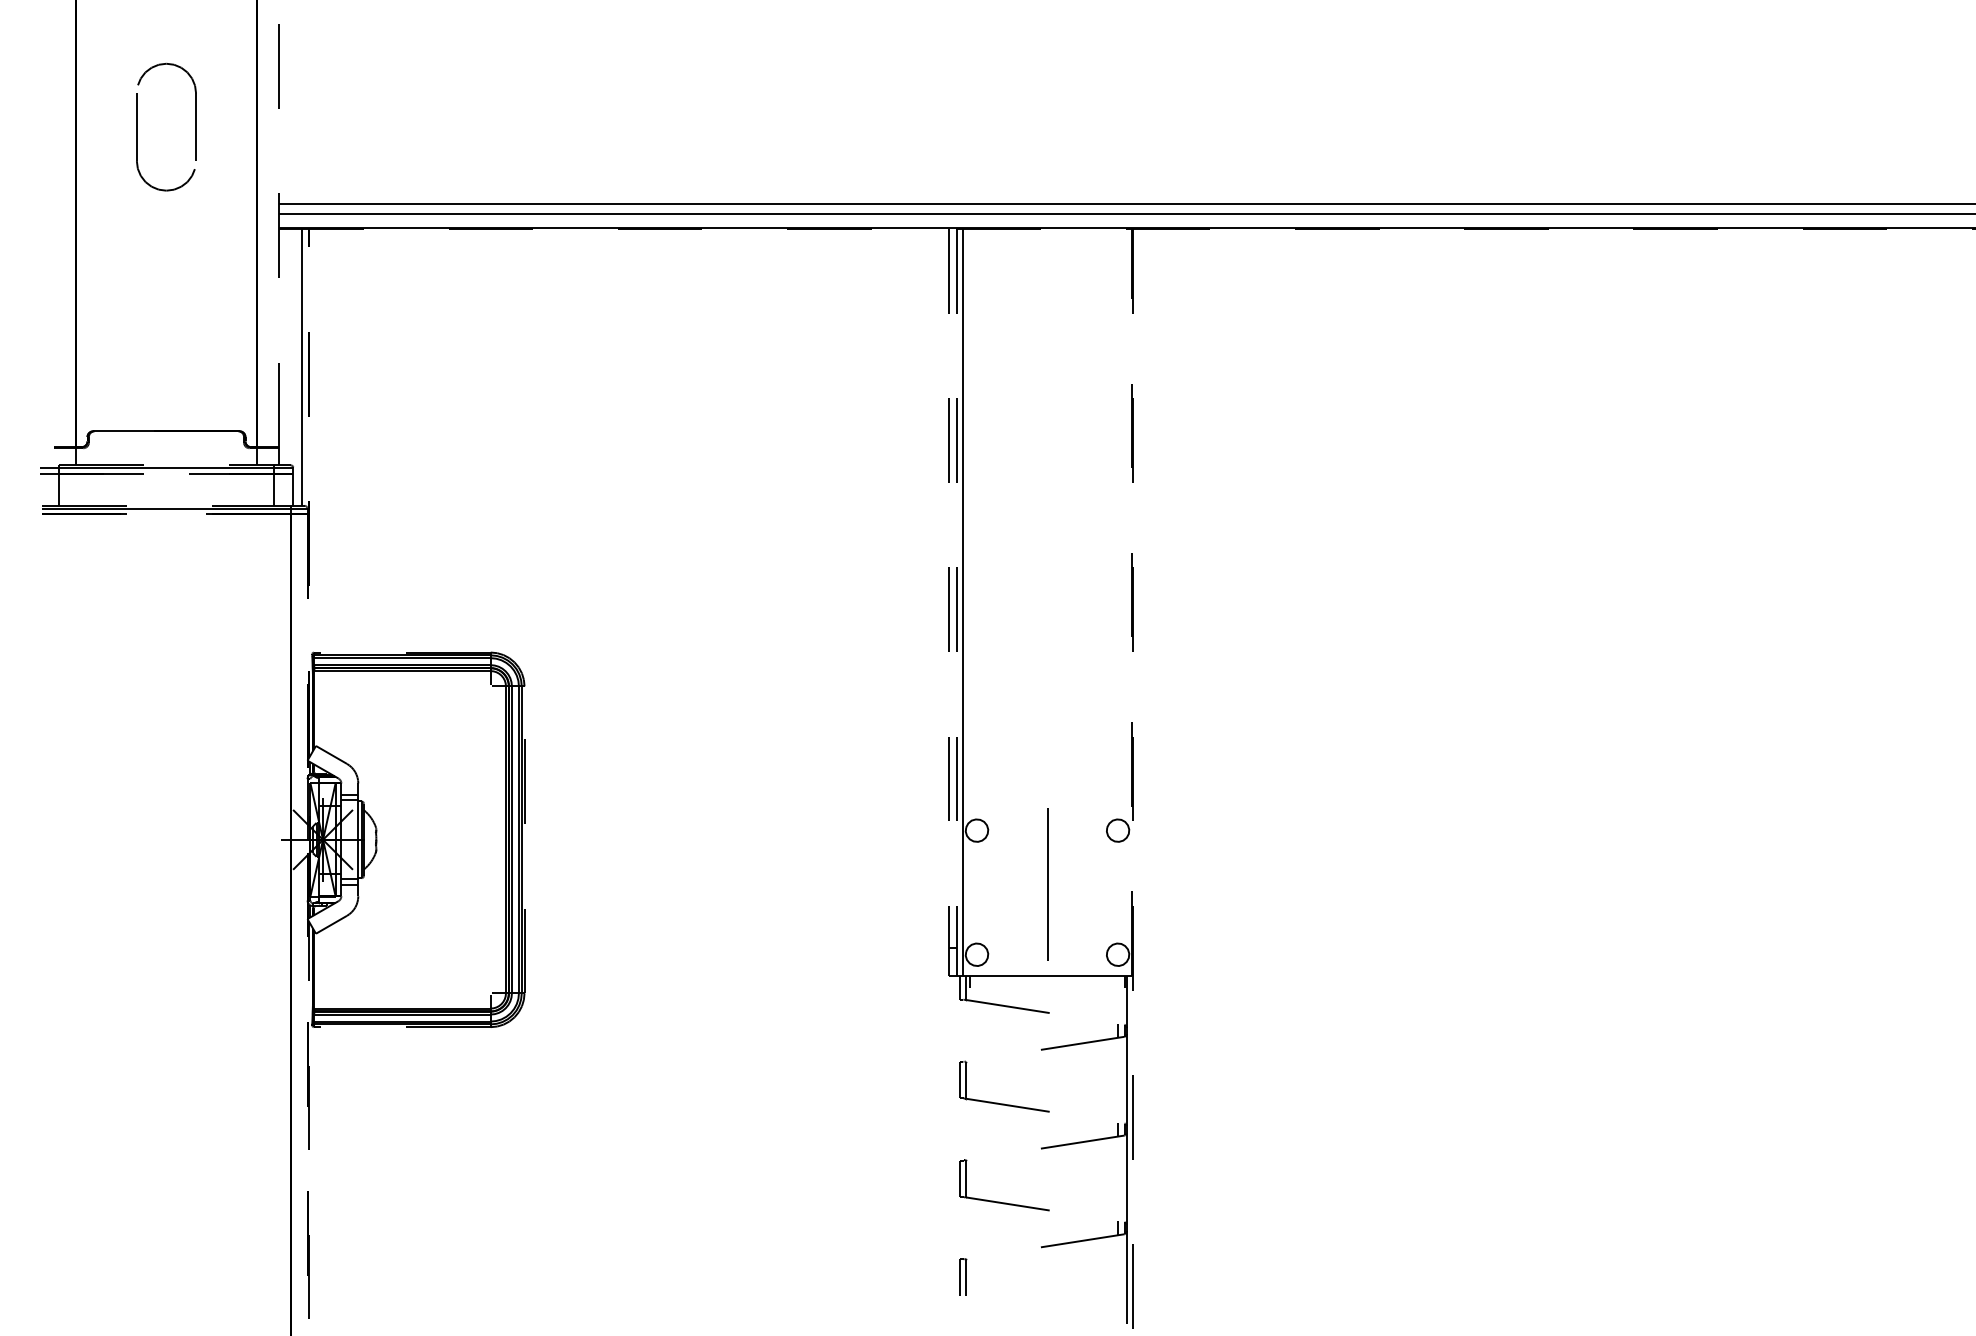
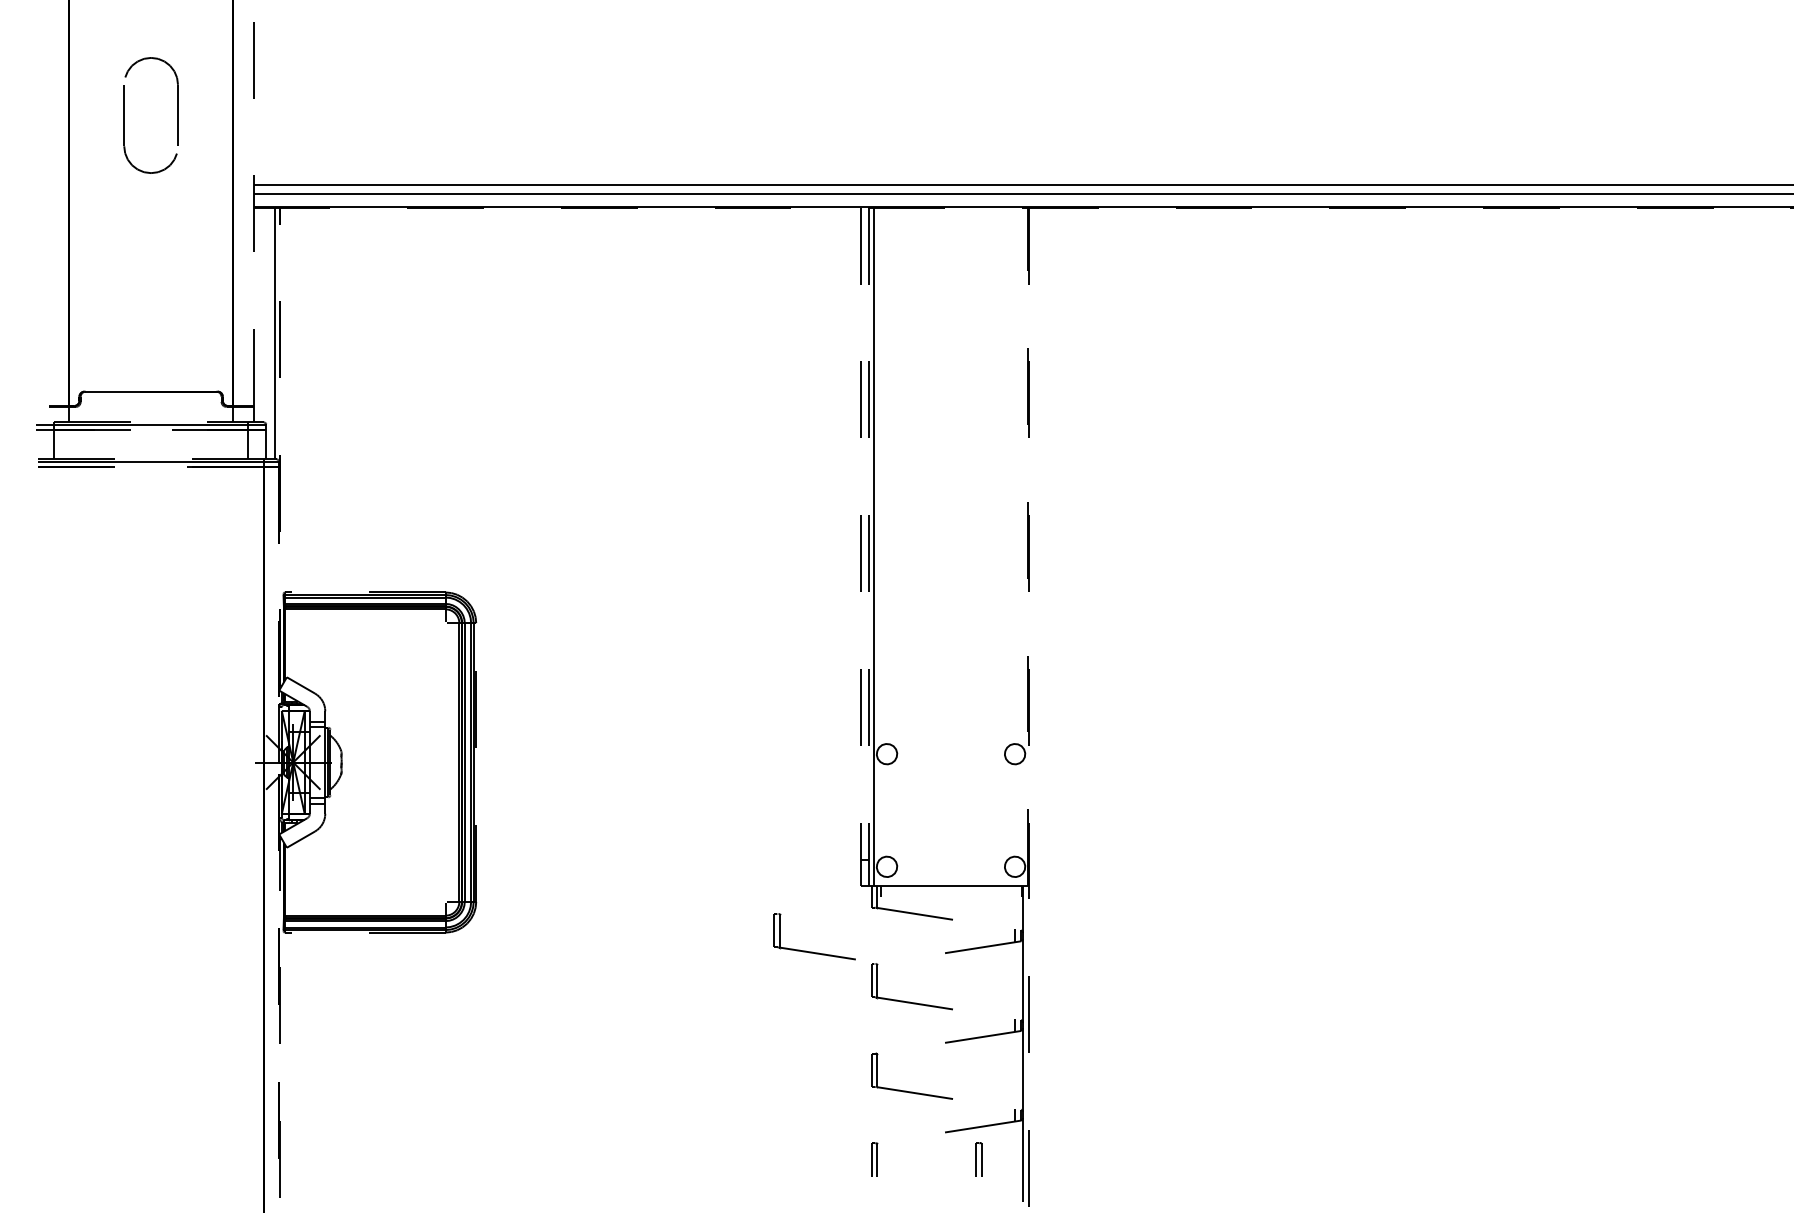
line: (1047, 884) -> (951, 803), removed
part: (897, 1048) -> (814, 951), added
part: (1078, 1276) -> (979, 1158), added

